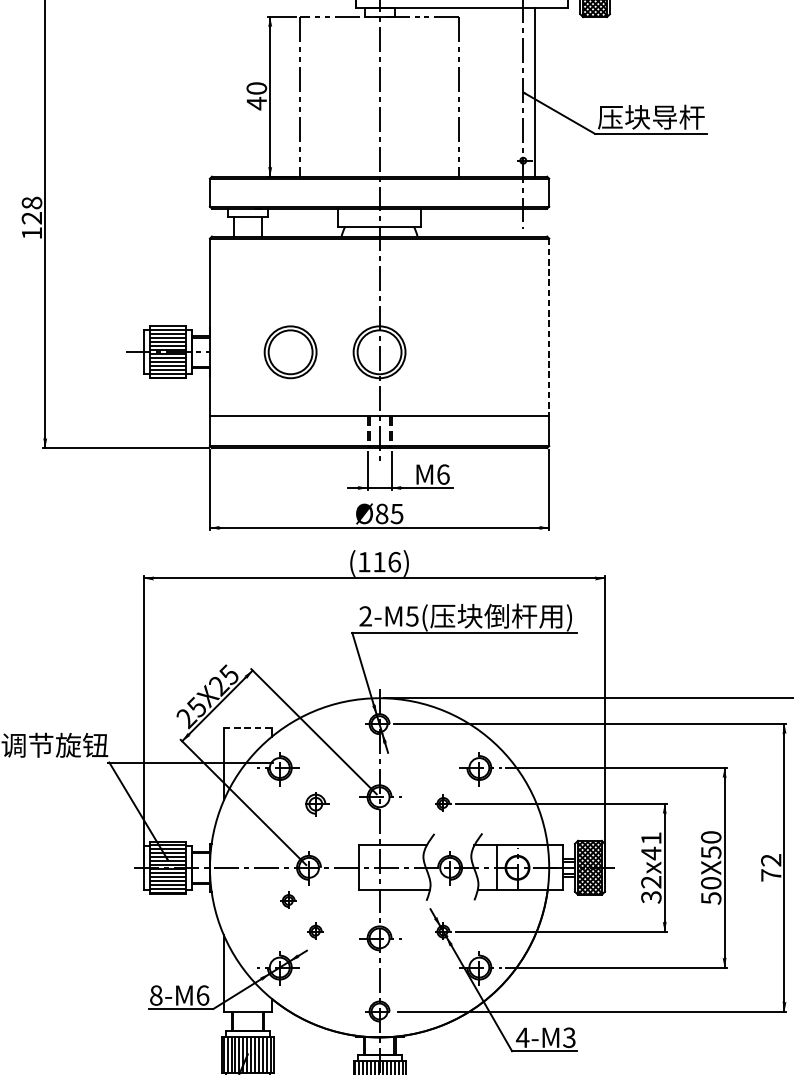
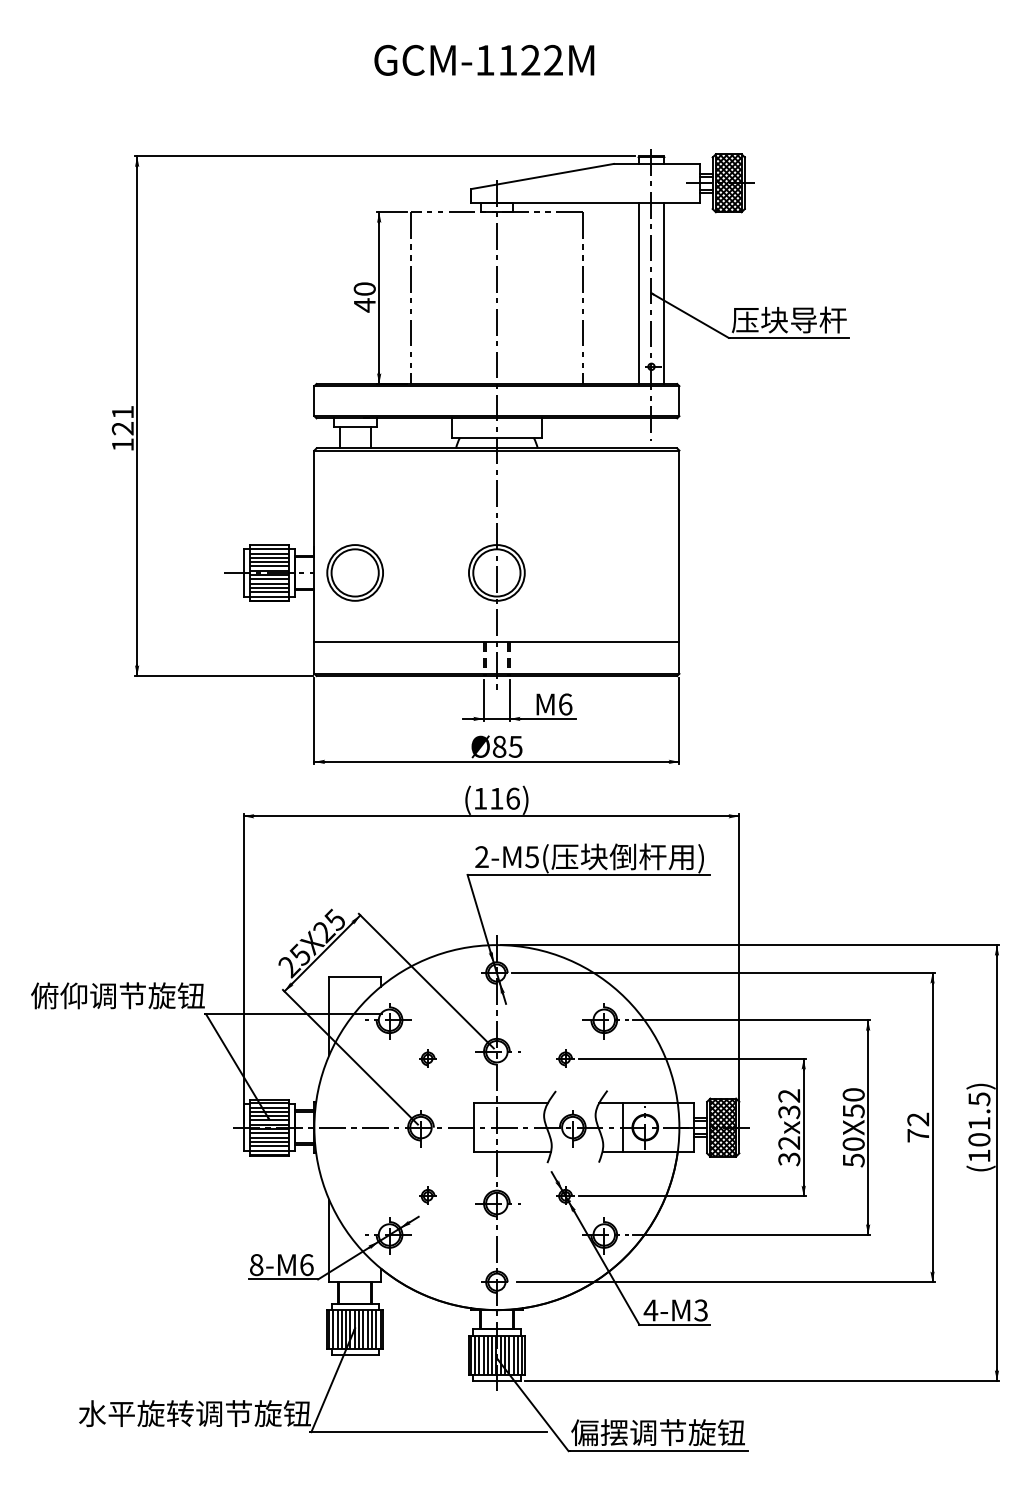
line: (511, 92) -> (638, 293), added
text: (31, 203) -> (122, 412), 128 -> 121
line: (549, 327) -> (679, 546), dashed -> solid
part: (289, 351) -> (354, 572), moved
line: (248, 728) -> (355, 977), dashed -> solid
part: (315, 803) -> (427, 1058), size x0.62
text: (651, 846) -> (789, 1104), 32x41 -> 32x32
part: (288, 900) -> (398, 1162), removed

